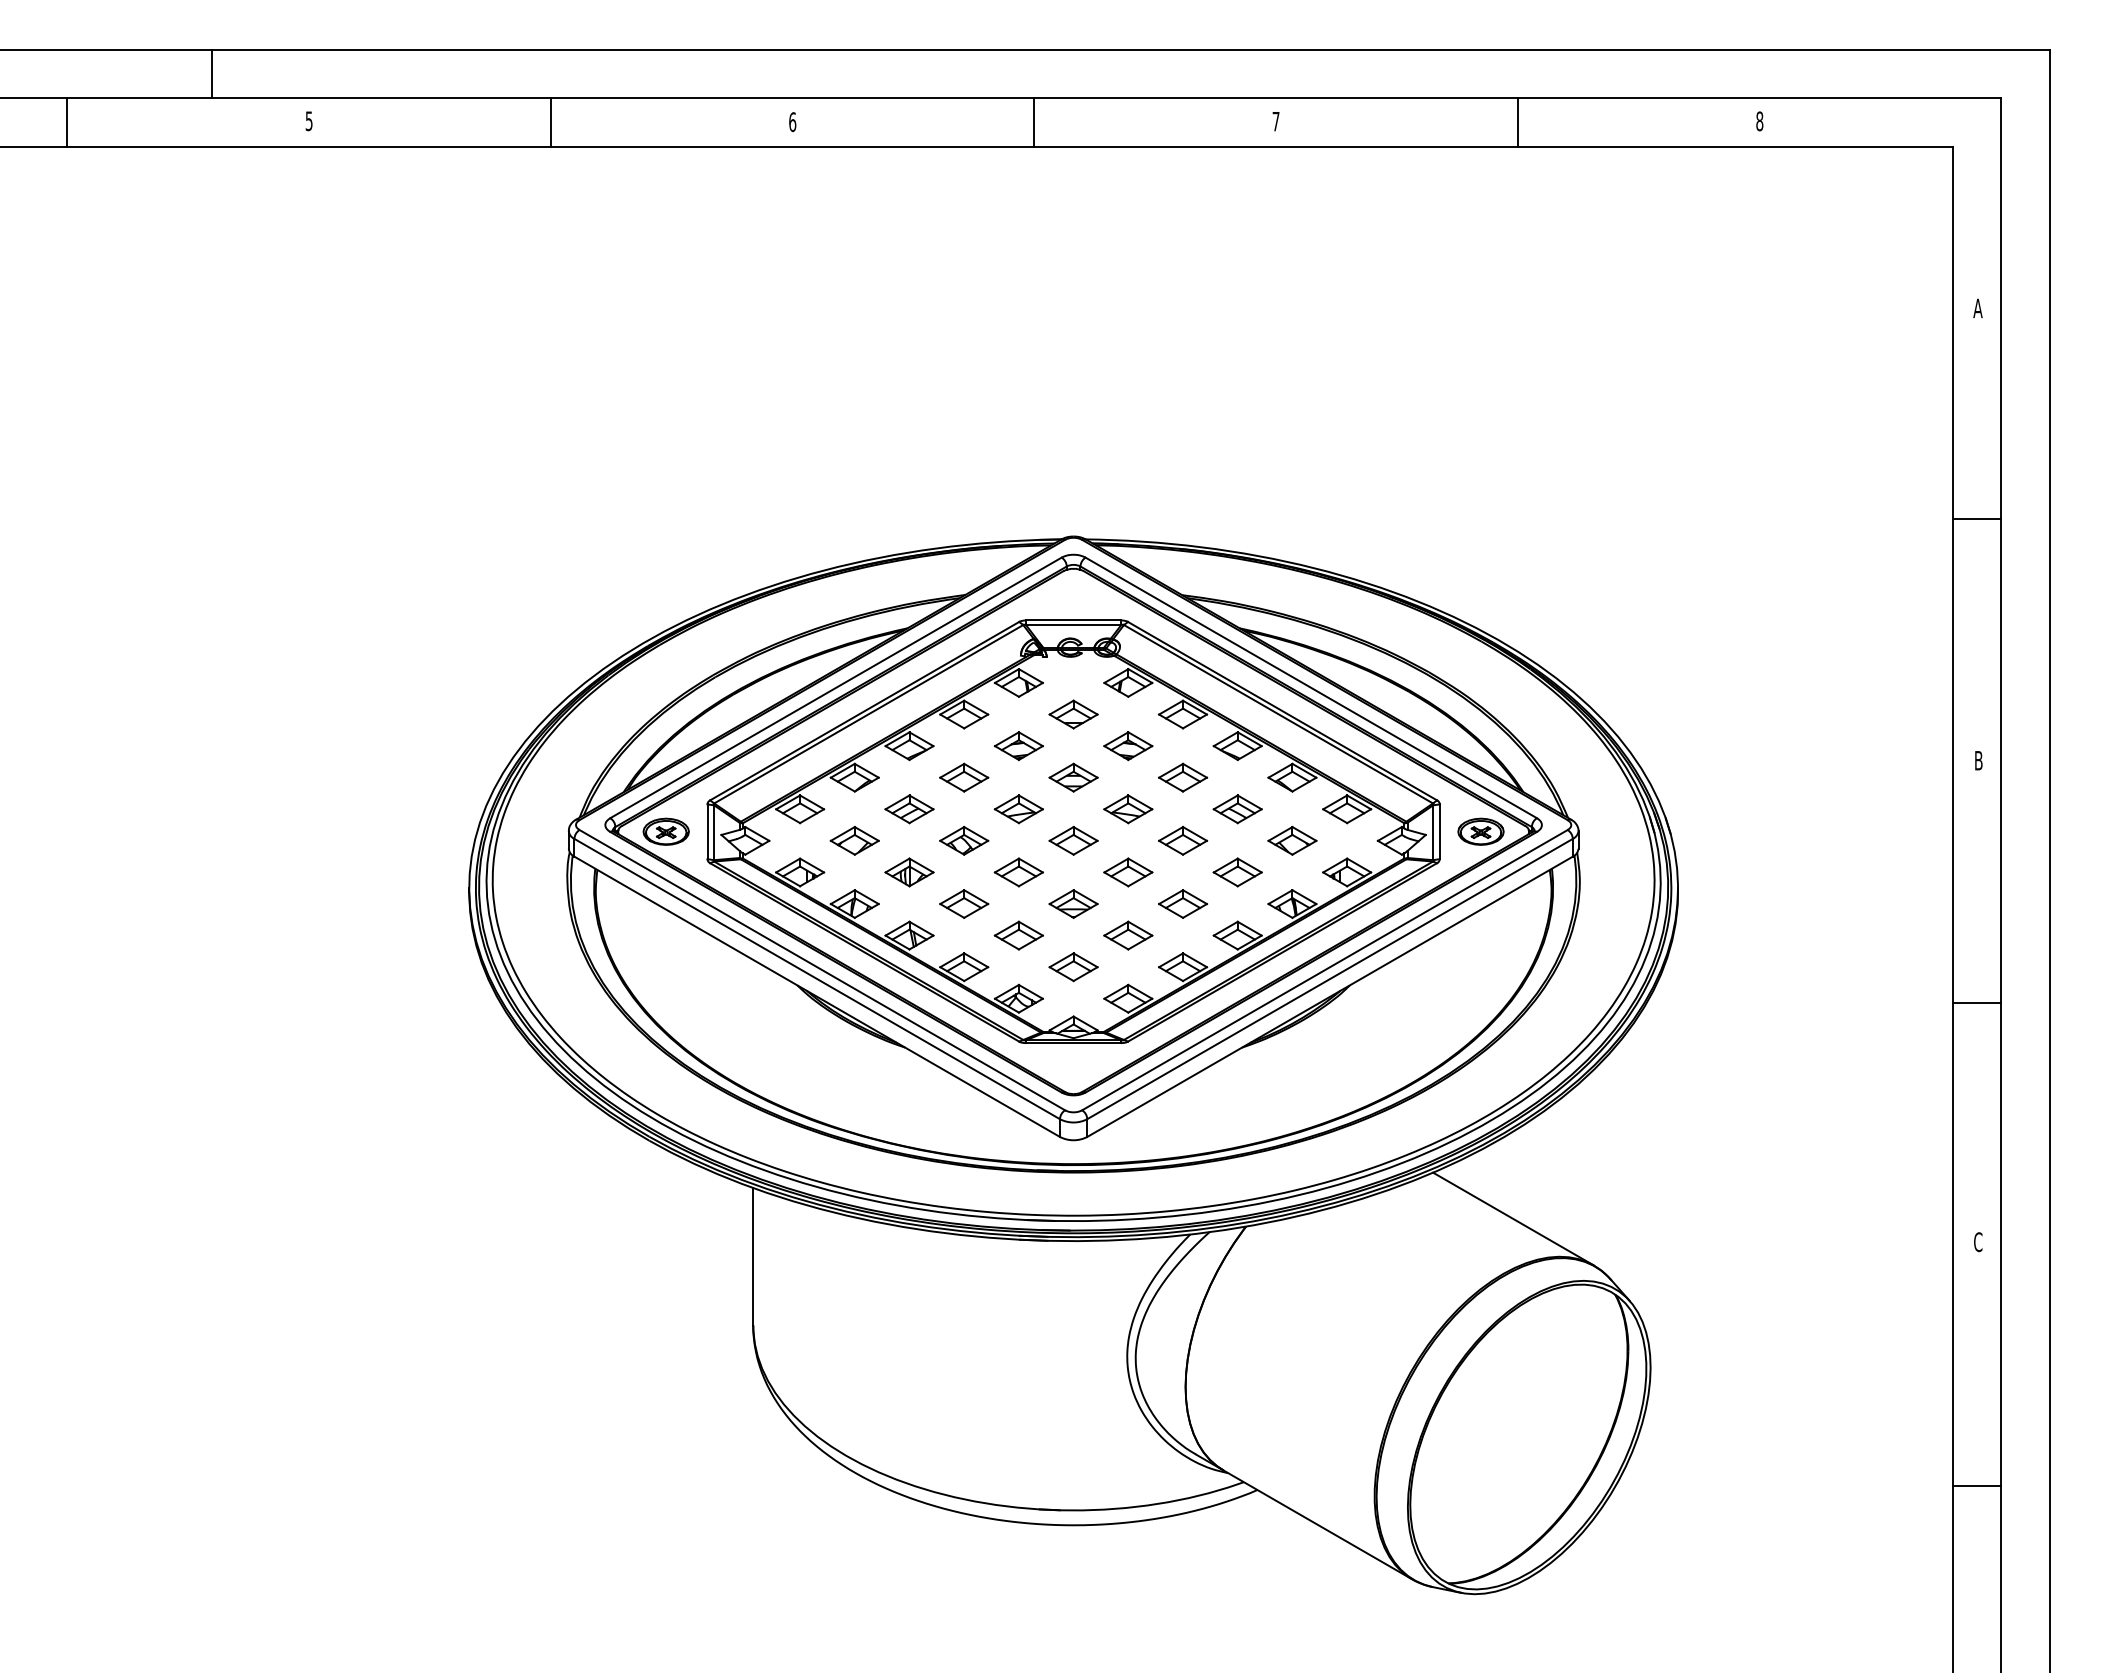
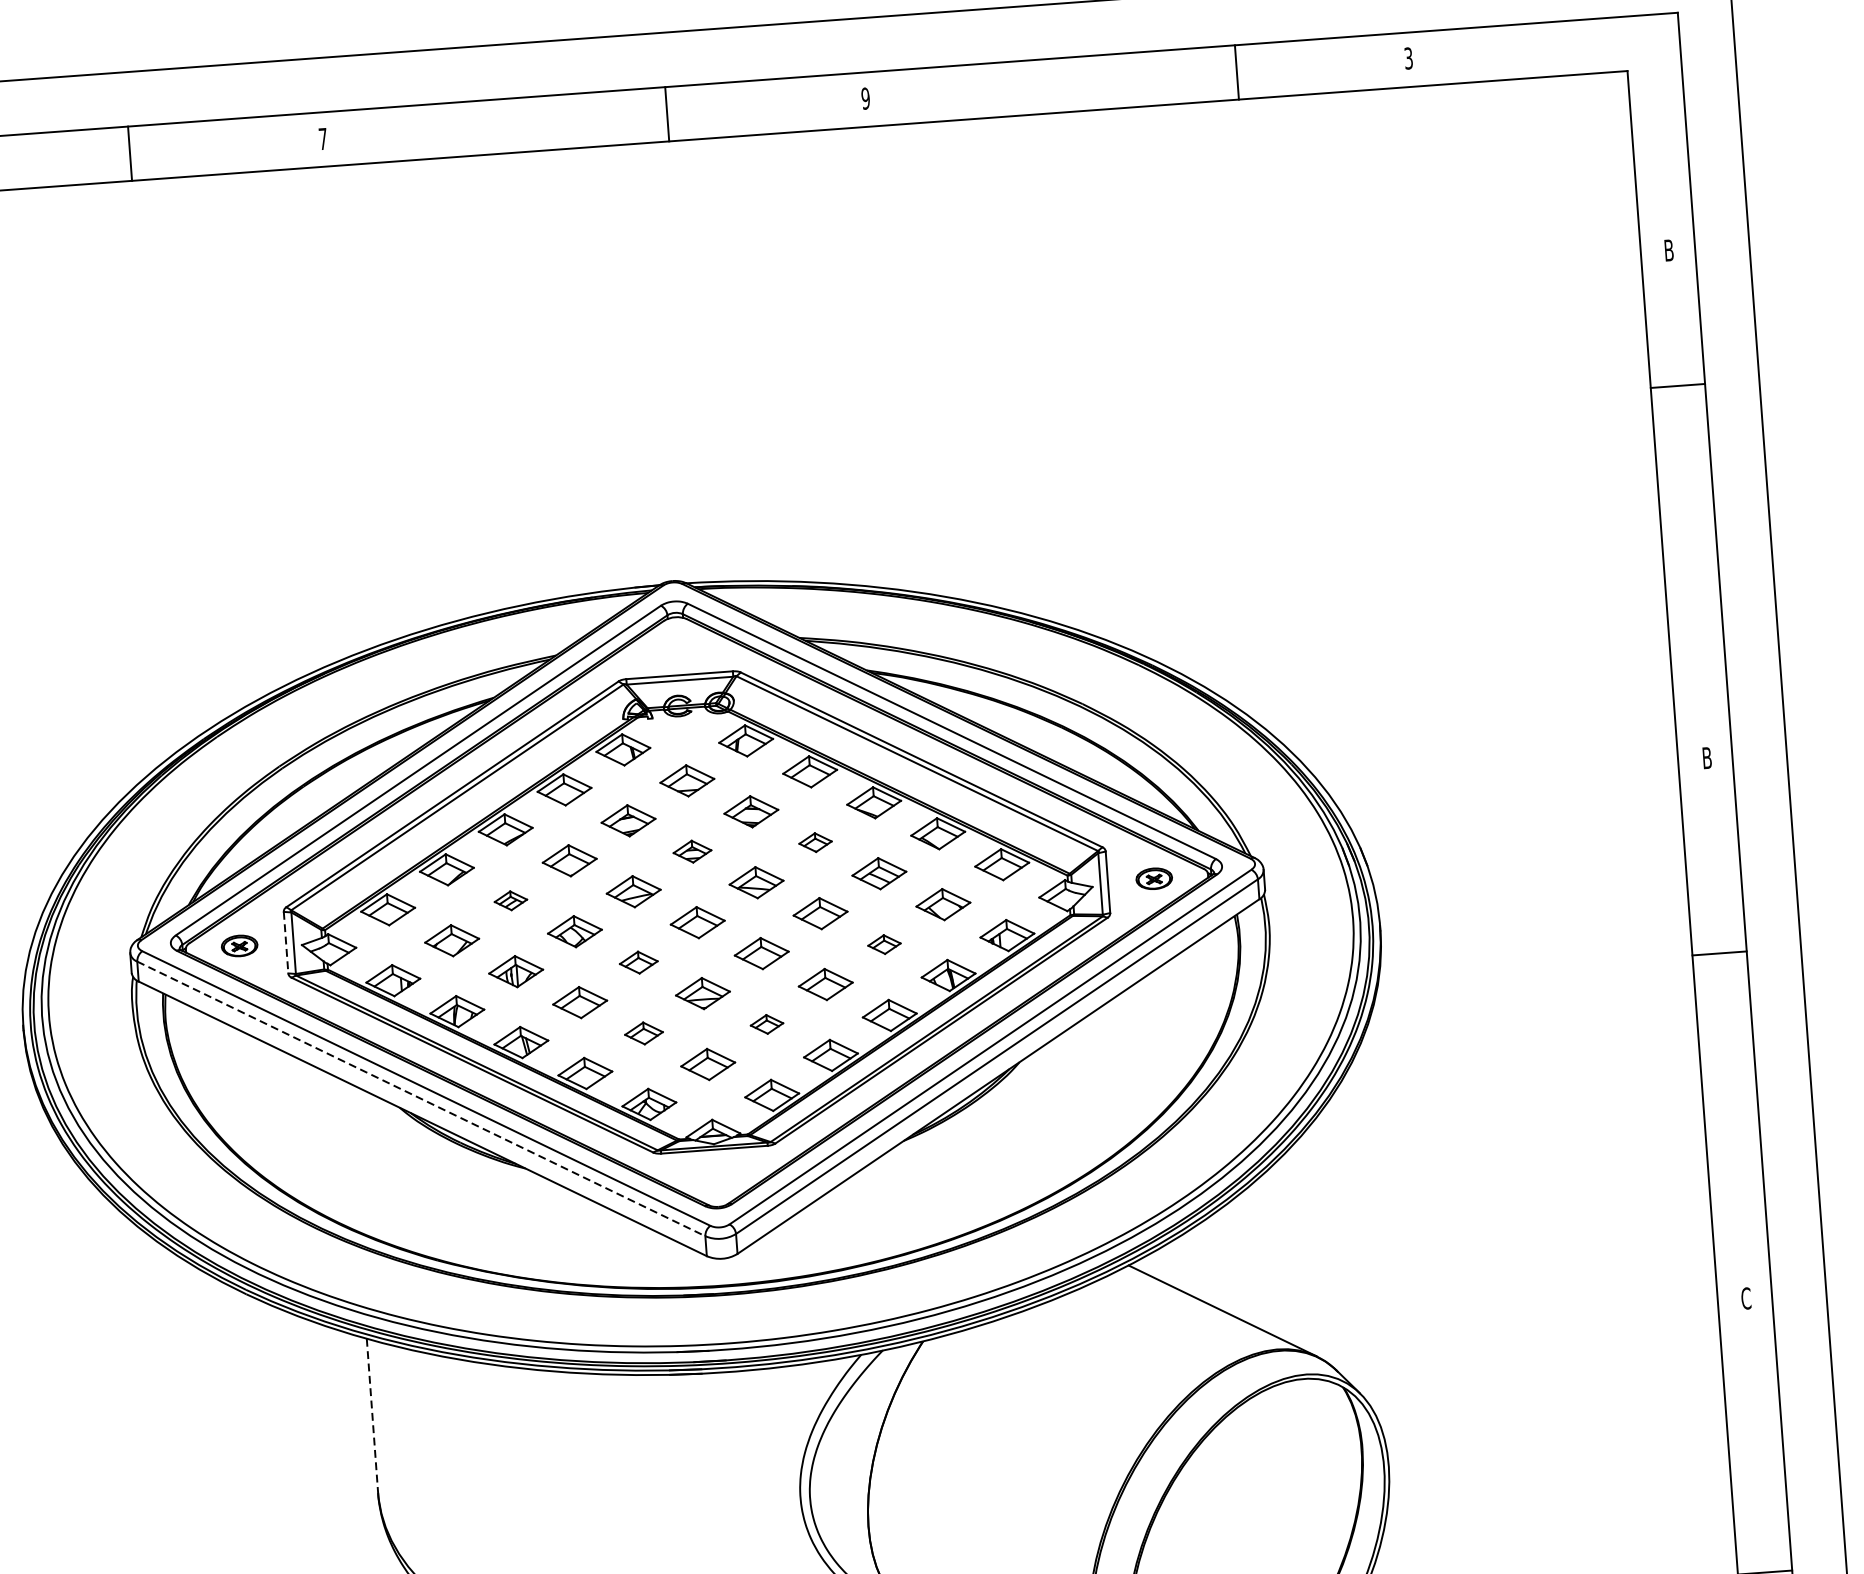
text: (1275, 121) -> (865, 98), 7 -> 9
text: (1759, 121) -> (1408, 58), 8 -> 3
line: (550, 122) -> (129, 153), moved
text: (792, 122) -> (322, 139), 6 -> 7
line: (1034, 122) -> (667, 114), moved
line: (1517, 122) -> (1236, 72), moved
text: (1977, 308) -> (1668, 250), A -> B
line: (1976, 519) -> (1677, 386), moved
part: (1073, 777) -> (692, 851), size x0.7
part: (1183, 777) -> (815, 842), size x0.6
part: (909, 809) -> (510, 900), size x0.6
part: (665, 831) -> (238, 945), size x0.7
part: (1480, 831) -> (1153, 878), size x0.7
line: (707, 832) -> (286, 943), solid -> dashed
part: (1018, 872) -> (638, 962), size x0.7
part: (1237, 872) -> (884, 944), size x0.6
part: (1018, 935) -> (643, 1033), size x0.7
part: (1128, 935) -> (767, 1024), size x0.6
line: (817, 979) -> (421, 1099), solid -> dashed
line: (1976, 1002) -> (1718, 953), moved
line: (753, 1256) -> (372, 1415), solid -> dashed

